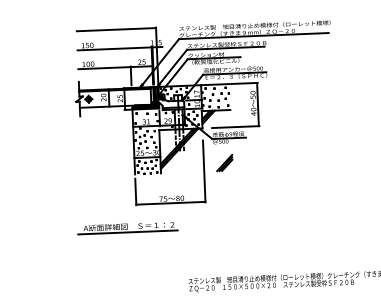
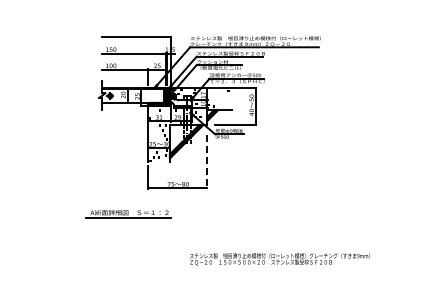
part: (224, 163) -> (224, 155), removed
line: (204, 170) -> (207, 161), solid -> dashed
part: (127, 228) -> (128, 214), moved

